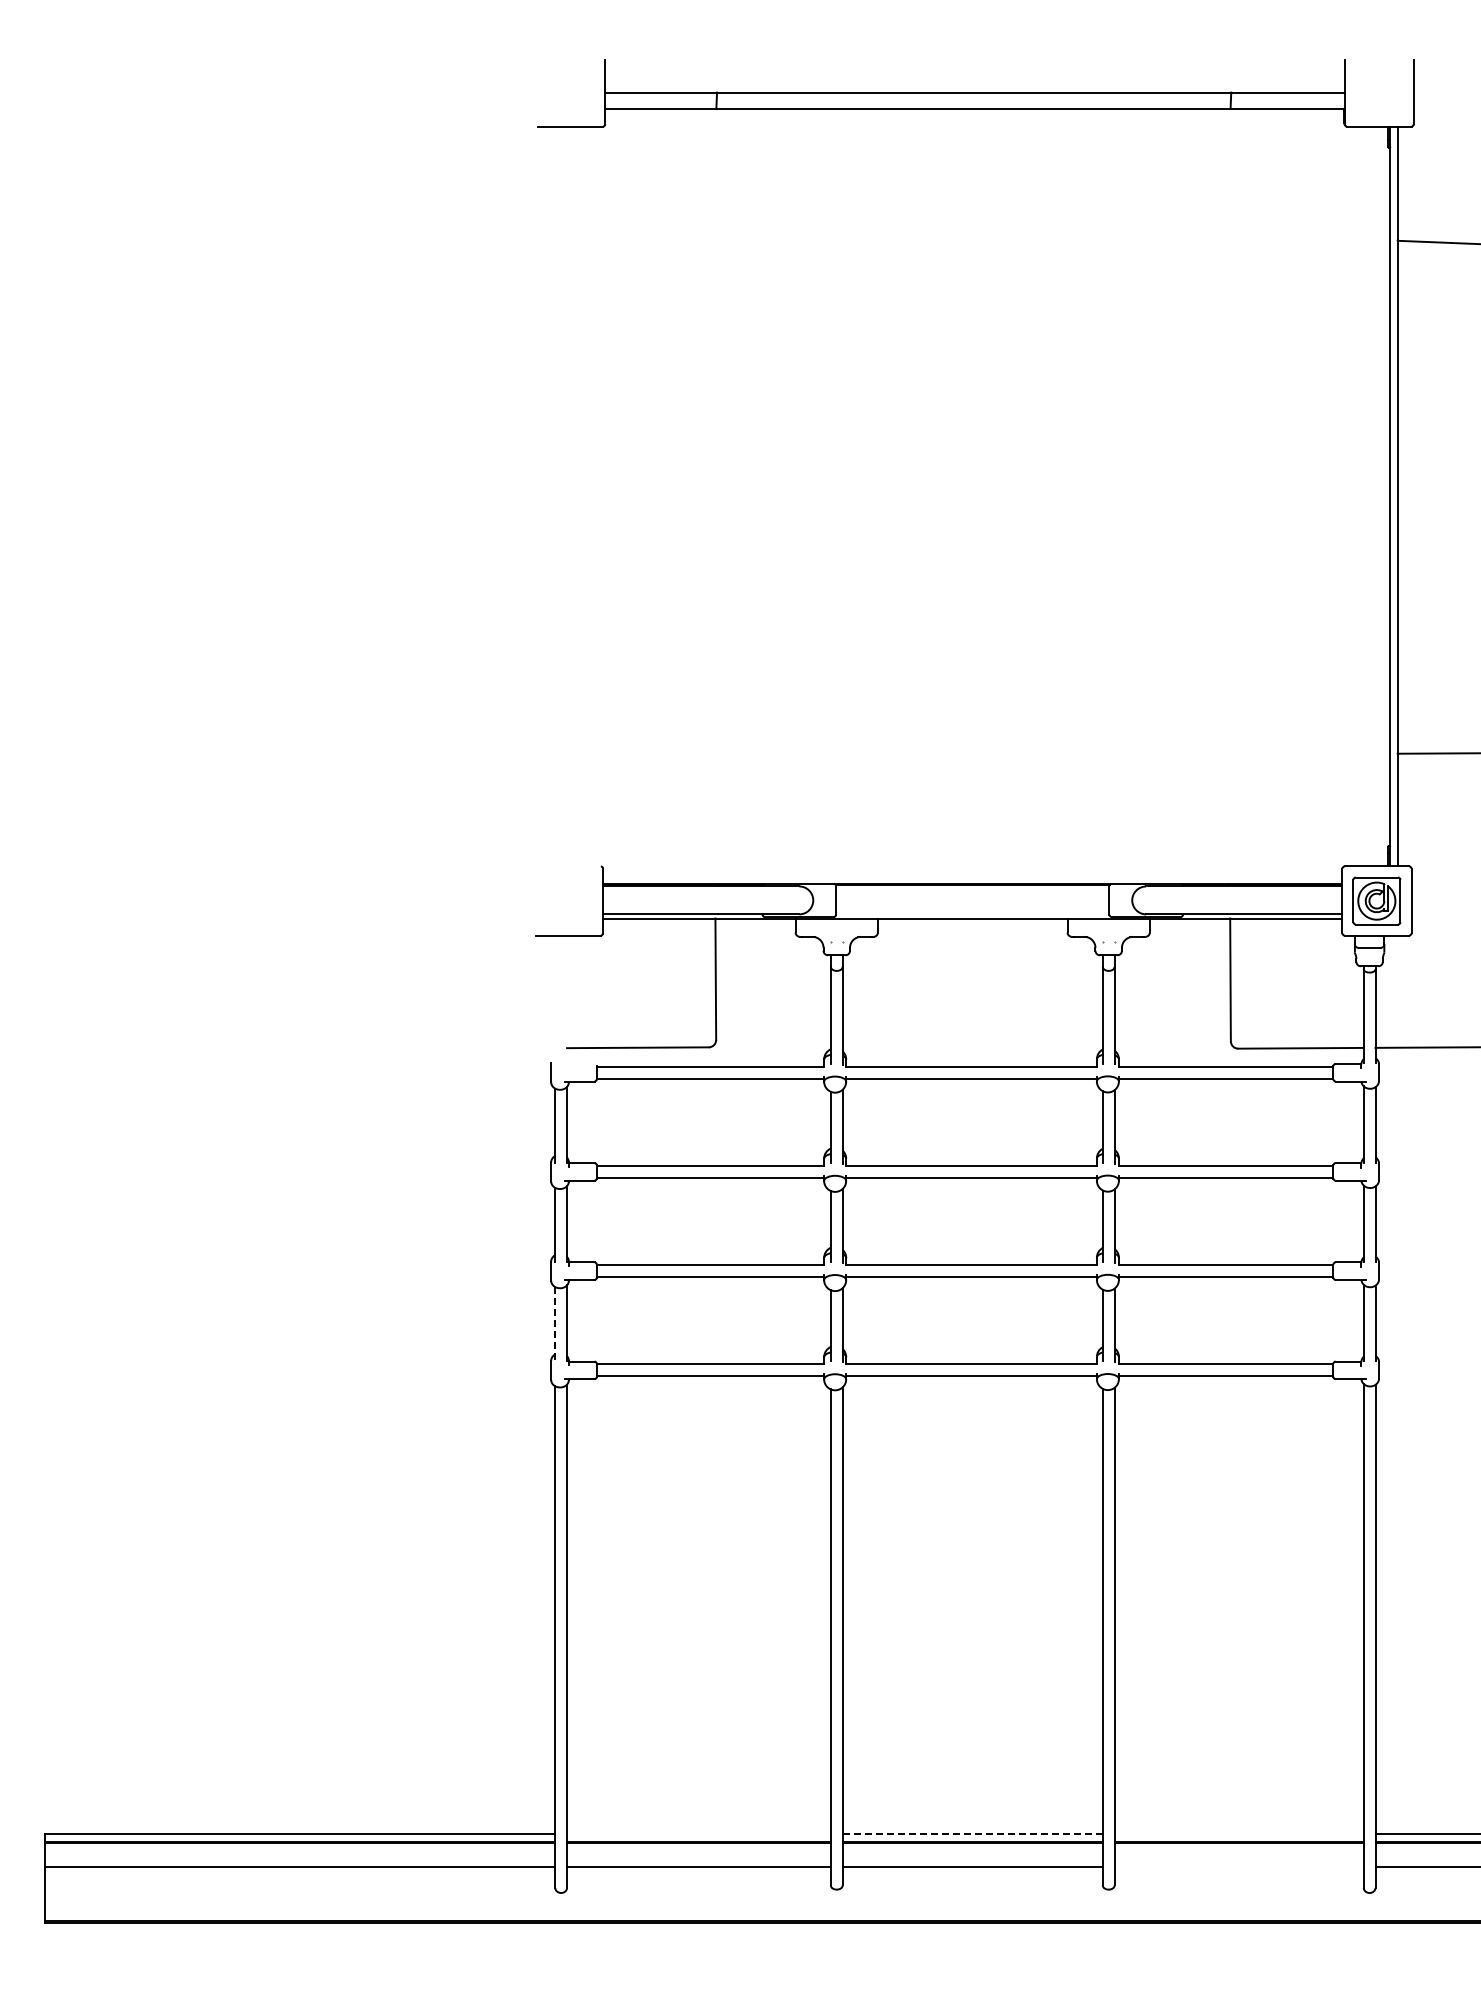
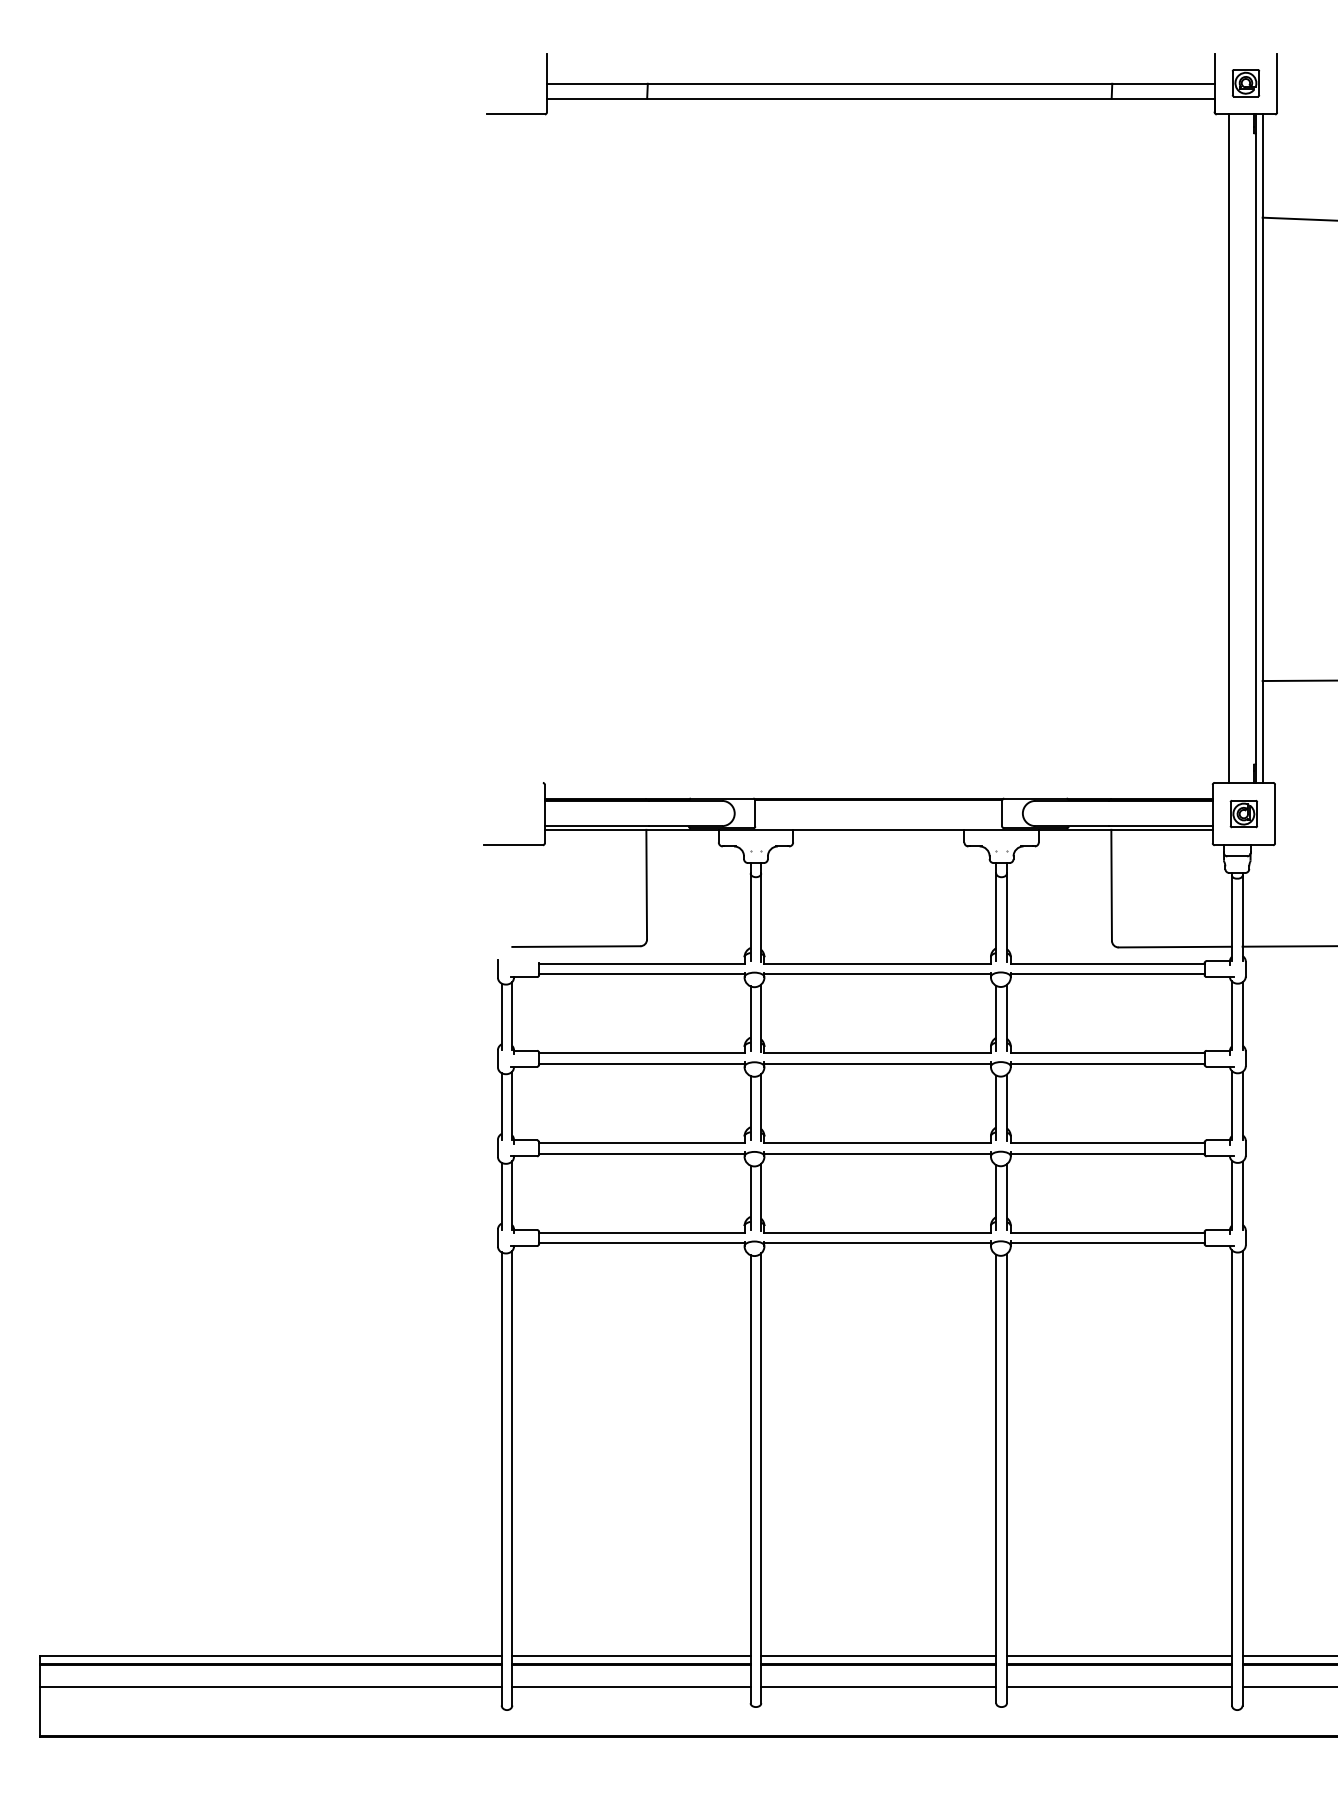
part: (1378, 91) -> (1245, 82), added
line: (1360, 496) -> (1229, 448), added
part: (1376, 900) -> (1243, 813), size x0.62
line: (555, 1324) -> (501, 1196), dashed -> solid
line: (698, 1833) -> (631, 1656), added
line: (973, 1833) -> (879, 1656), dashed -> solid
line: (1238, 1833) -> (1118, 1656), added
line: (1238, 1867) -> (1118, 1687), added

